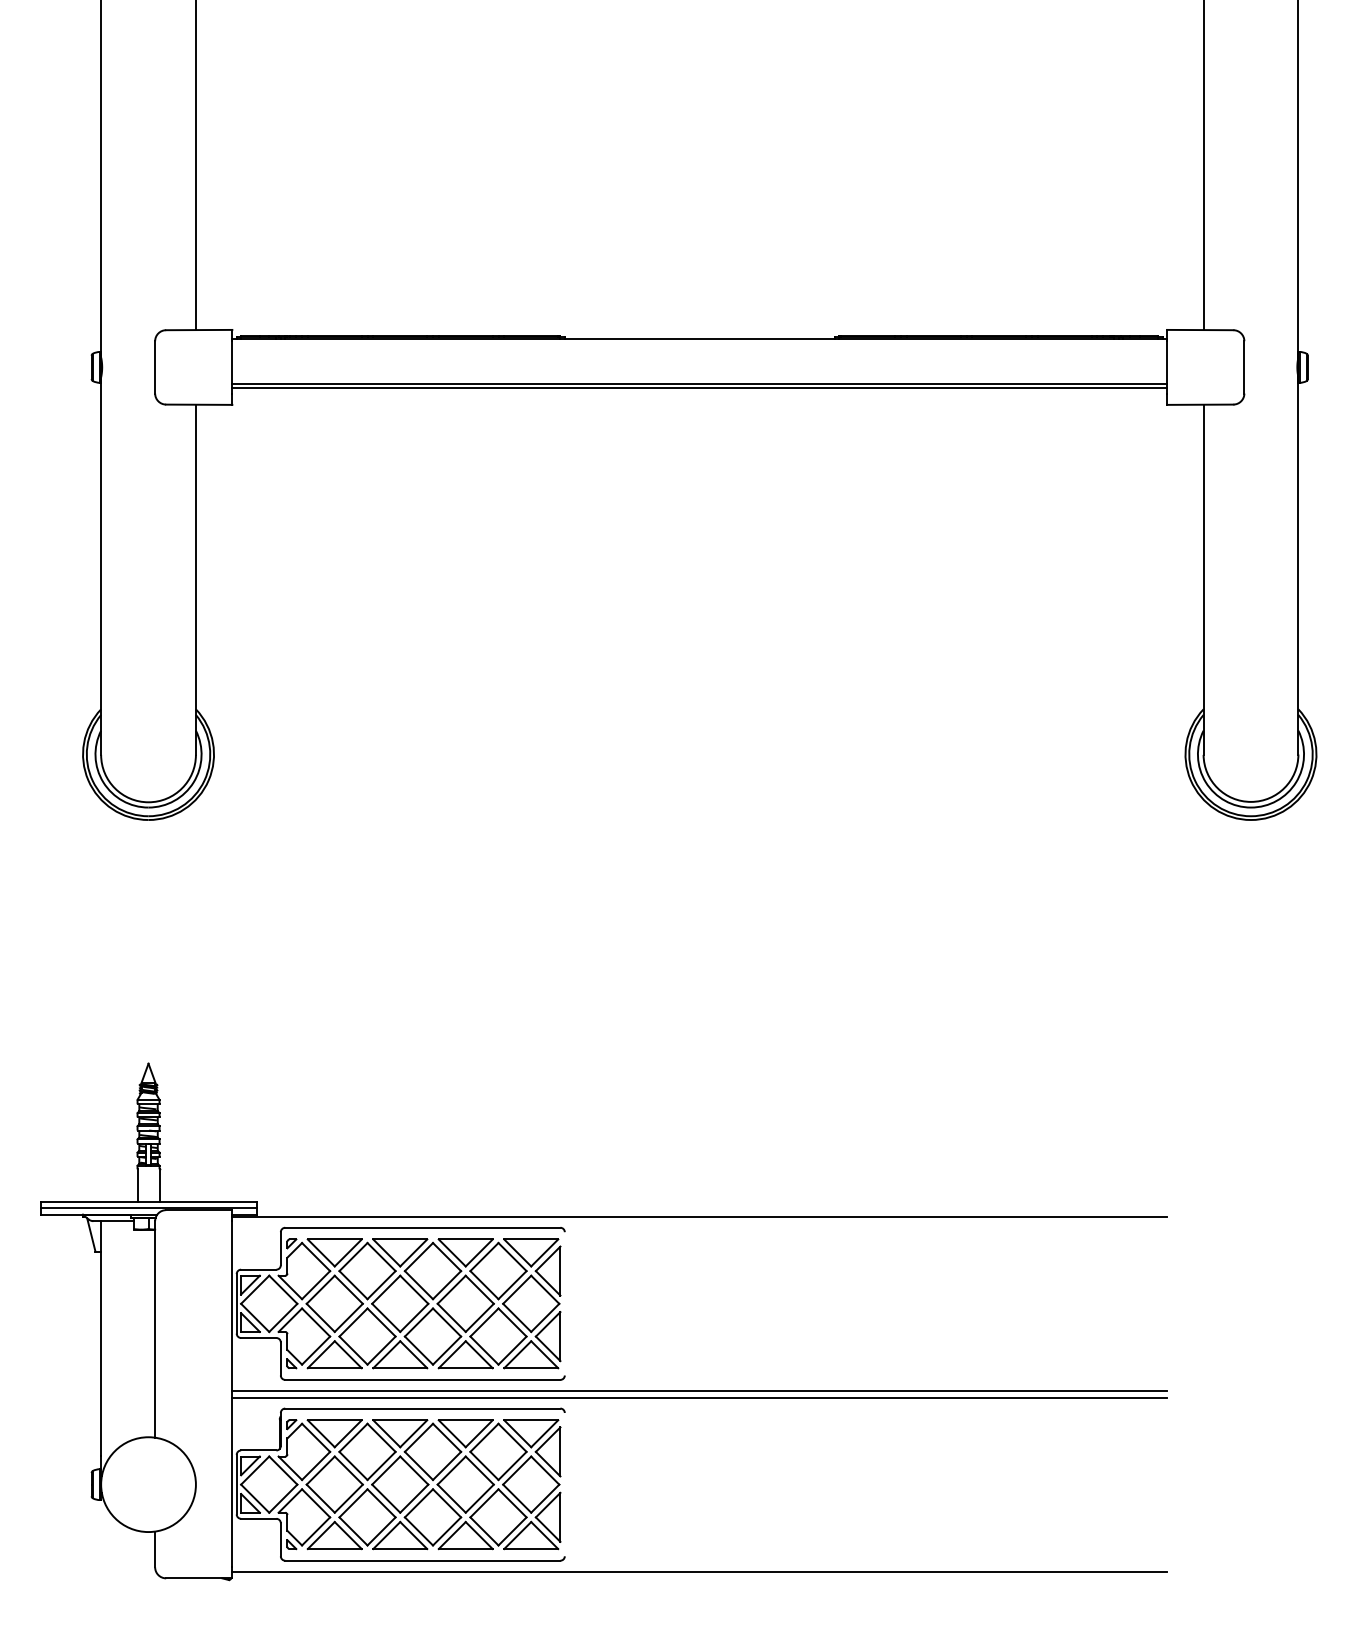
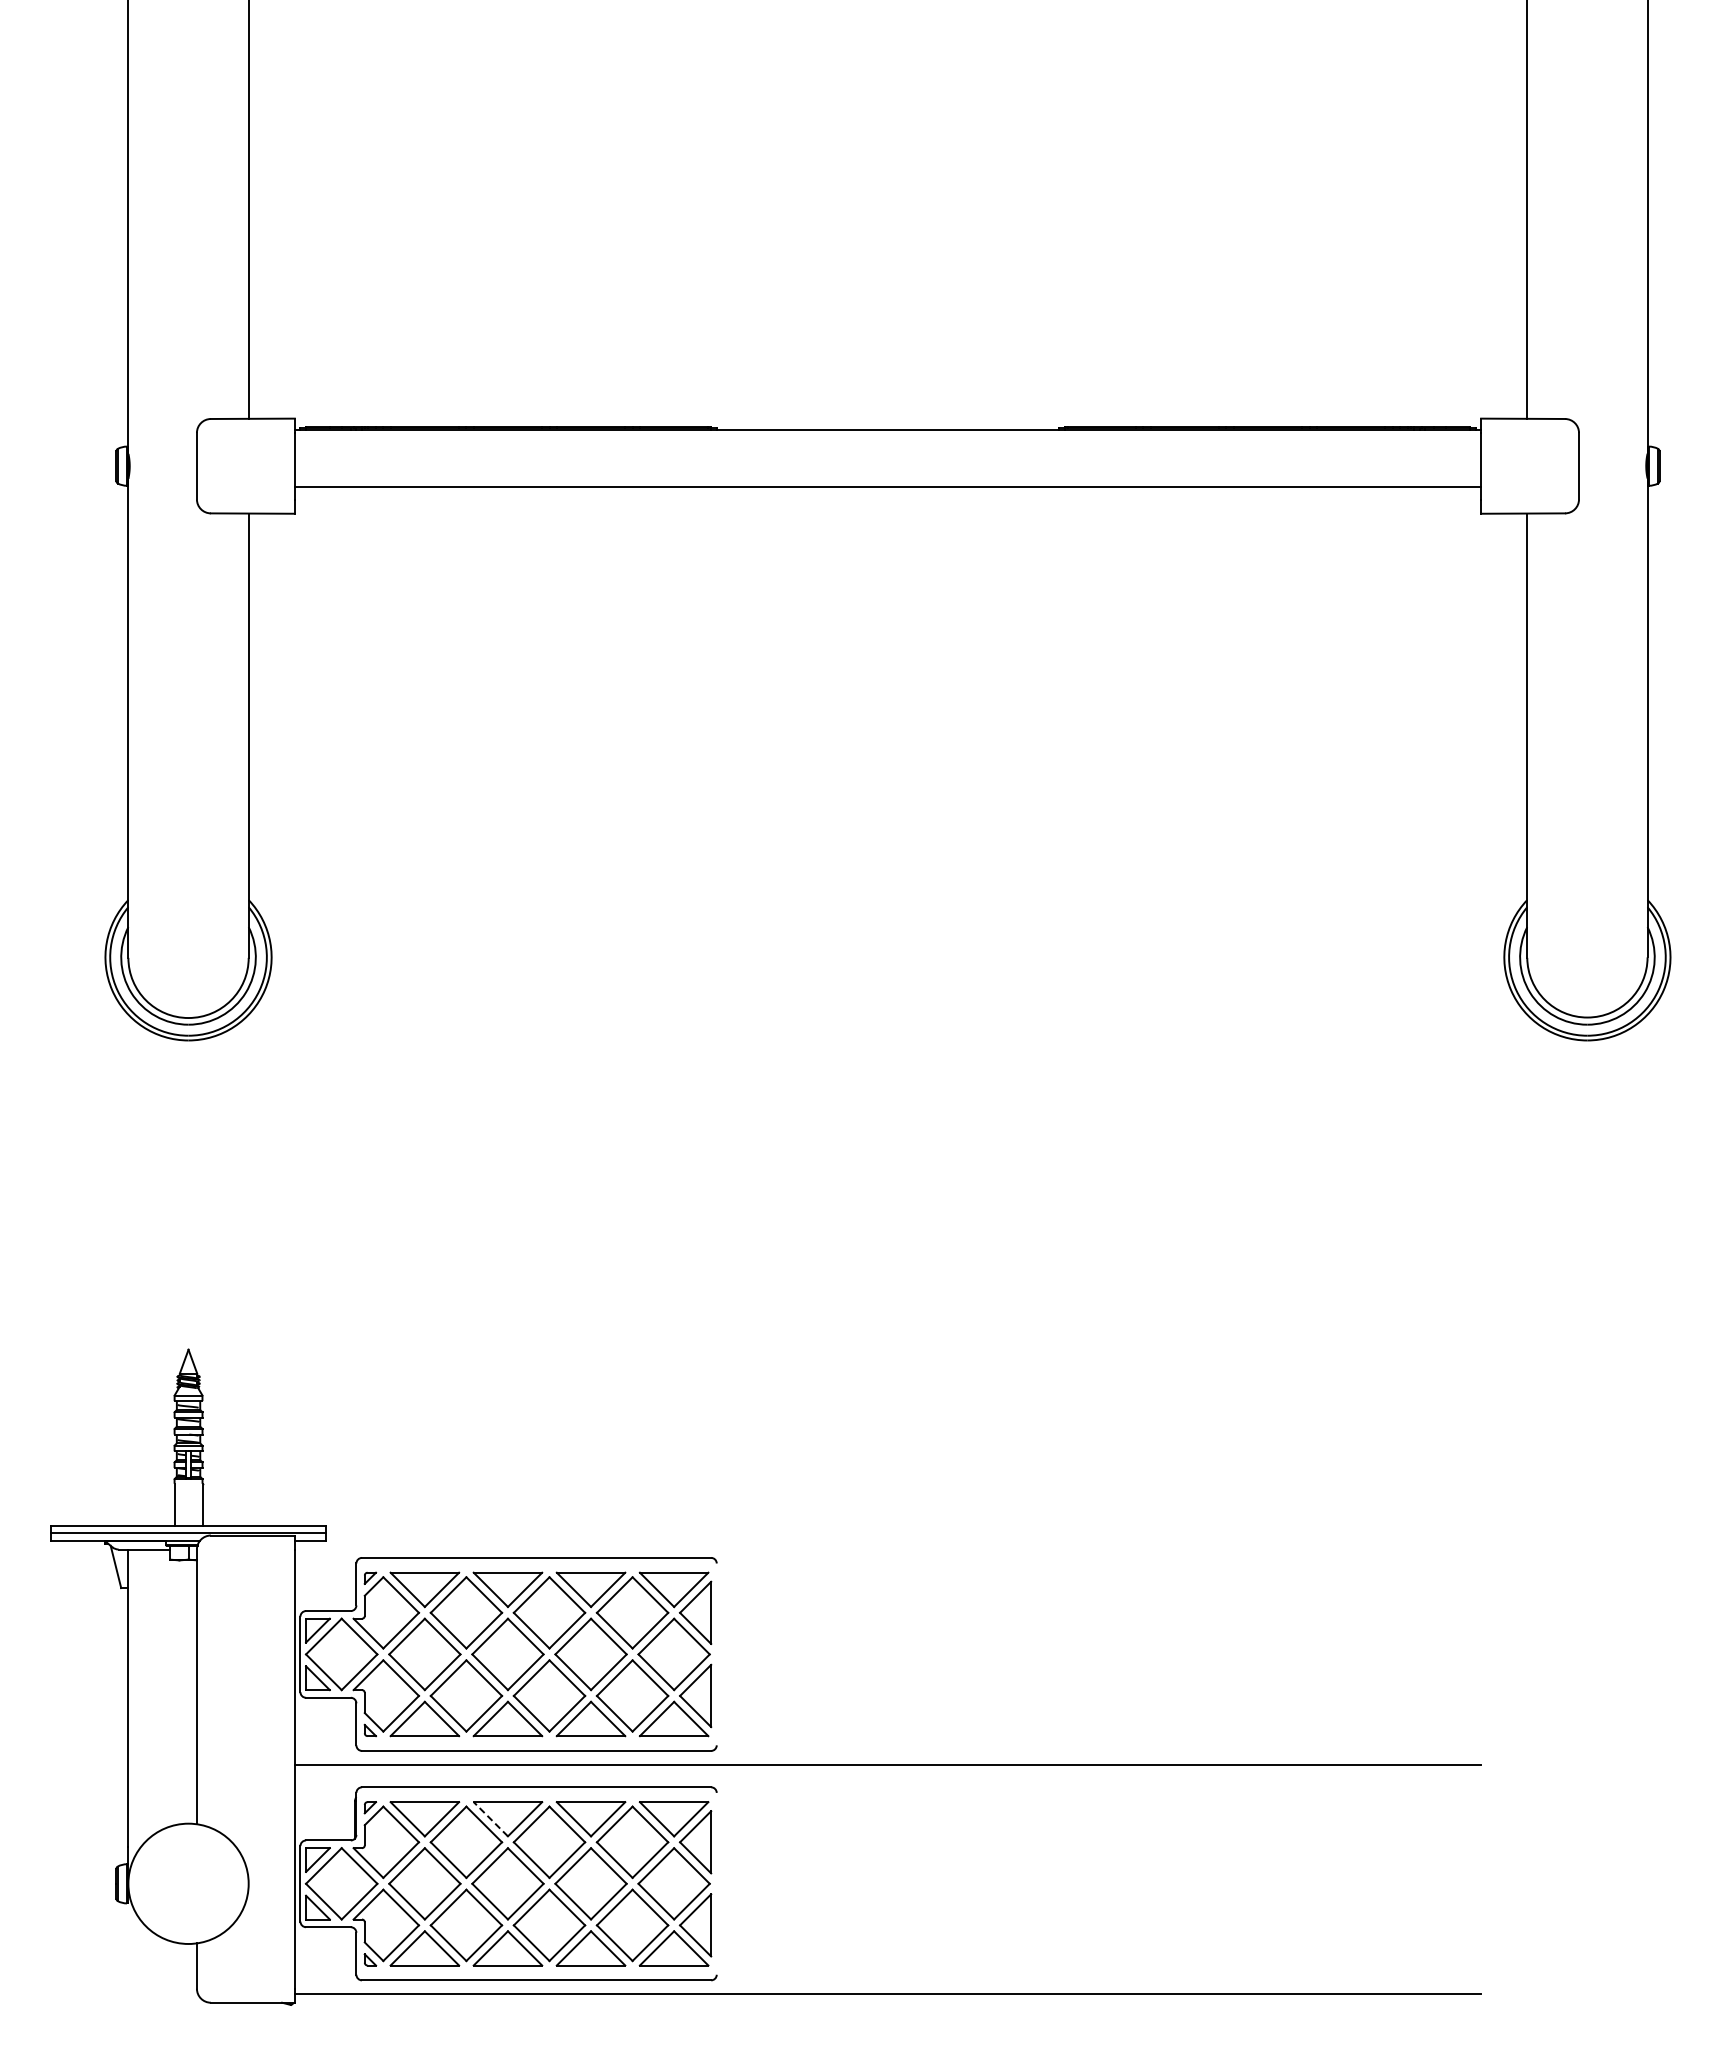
line: (699, 388) -> (887, 492), removed
line: (699, 1216) -> (887, 1543), removed
line: (699, 1397) -> (887, 1773), removed
line: (386, 1433) -> (490, 1818), solid -> dashed

